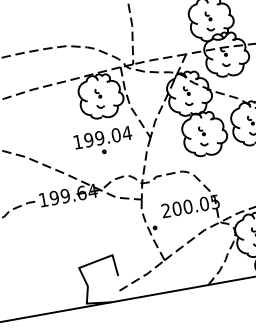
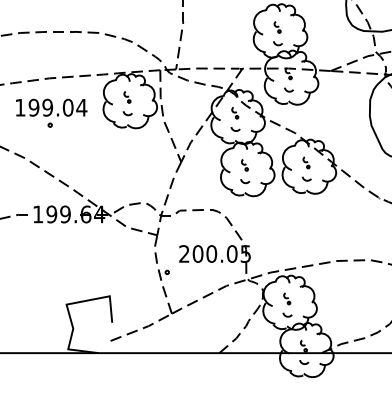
part: (103, 141) -> (51, 112), moved

